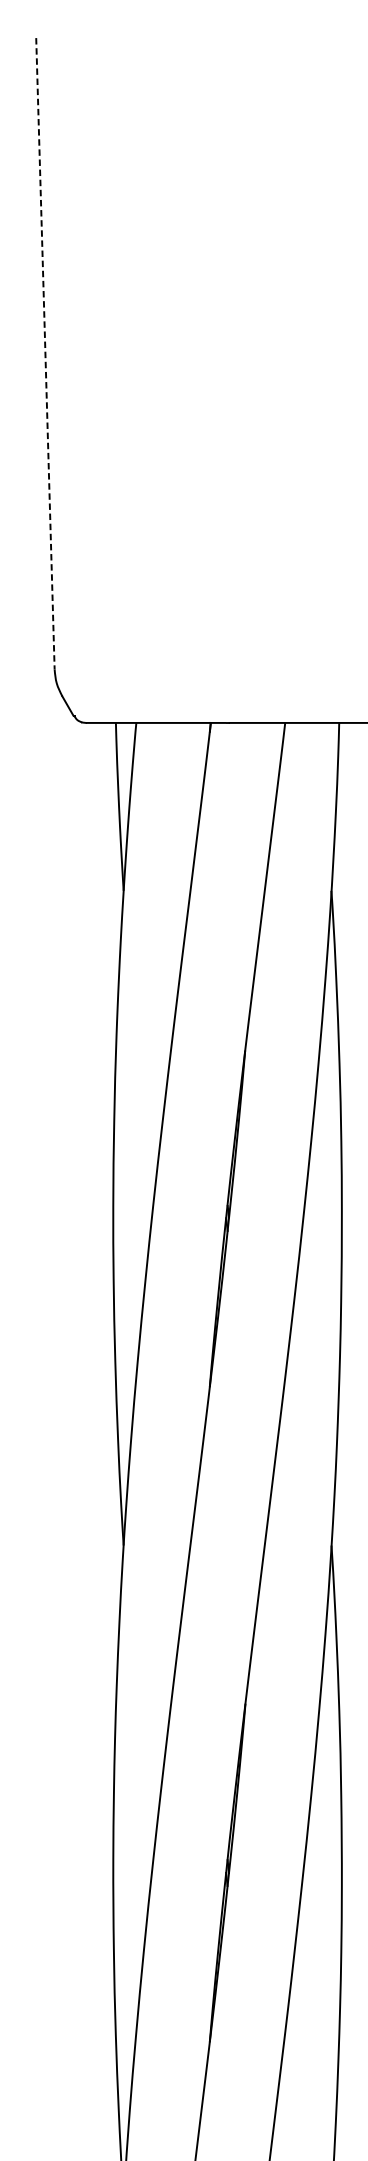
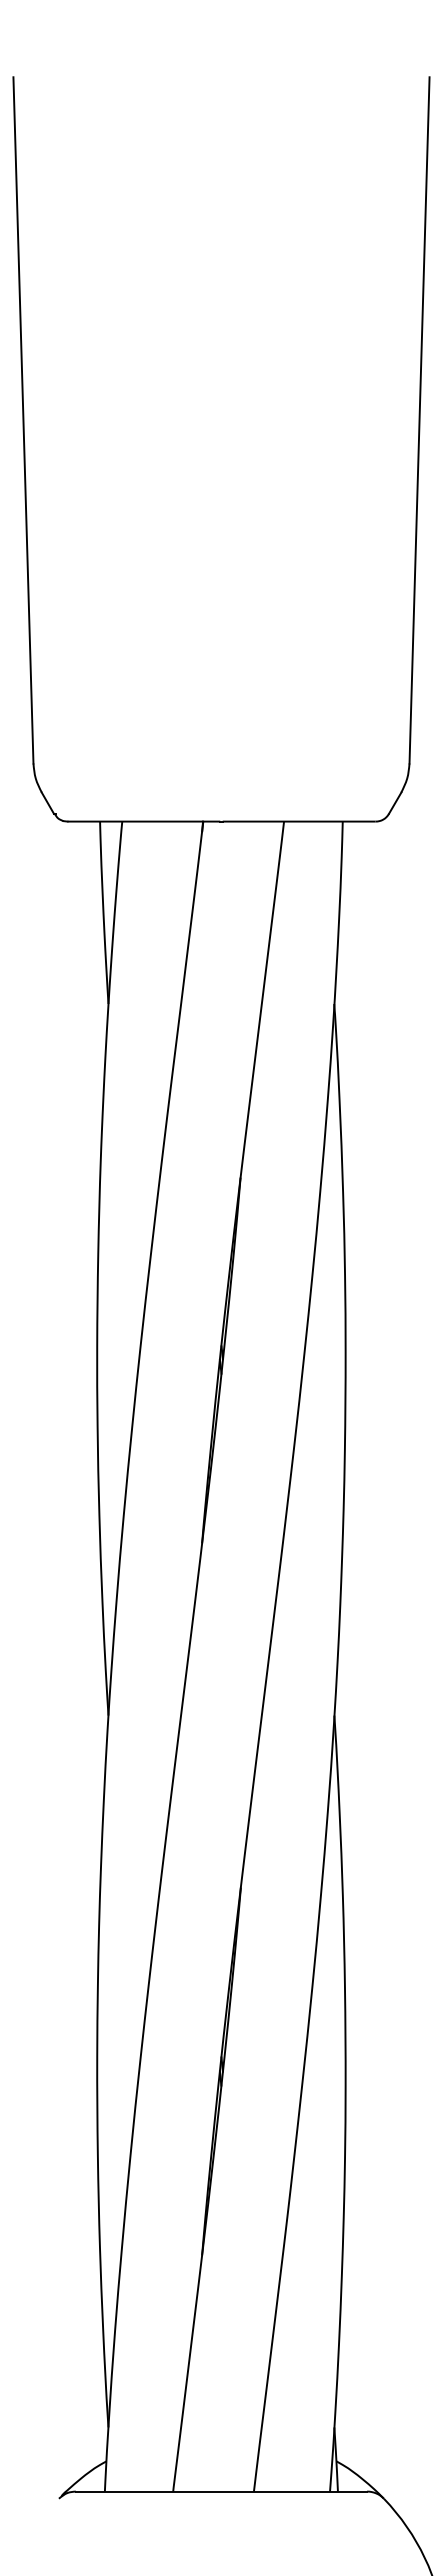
line: (45, 353) -> (23, 420), dashed -> solid

